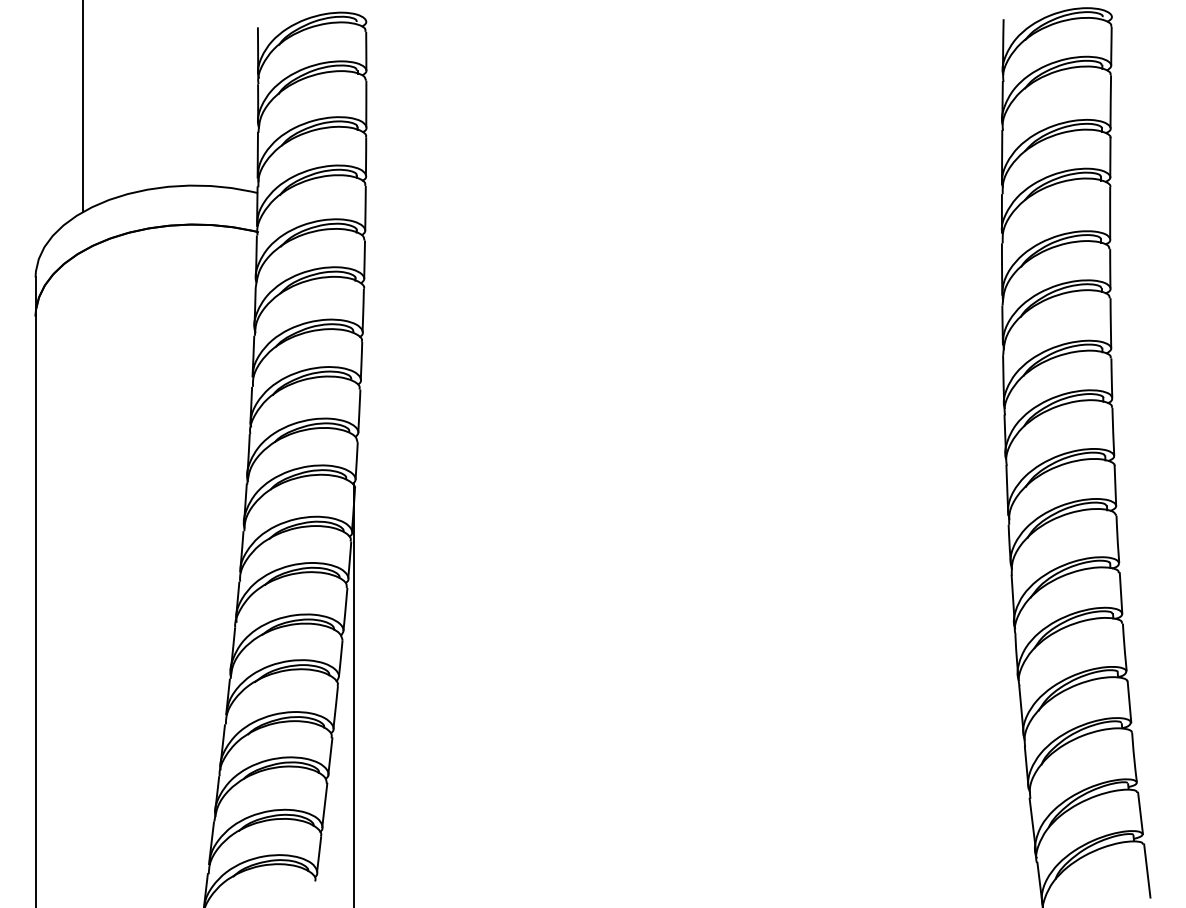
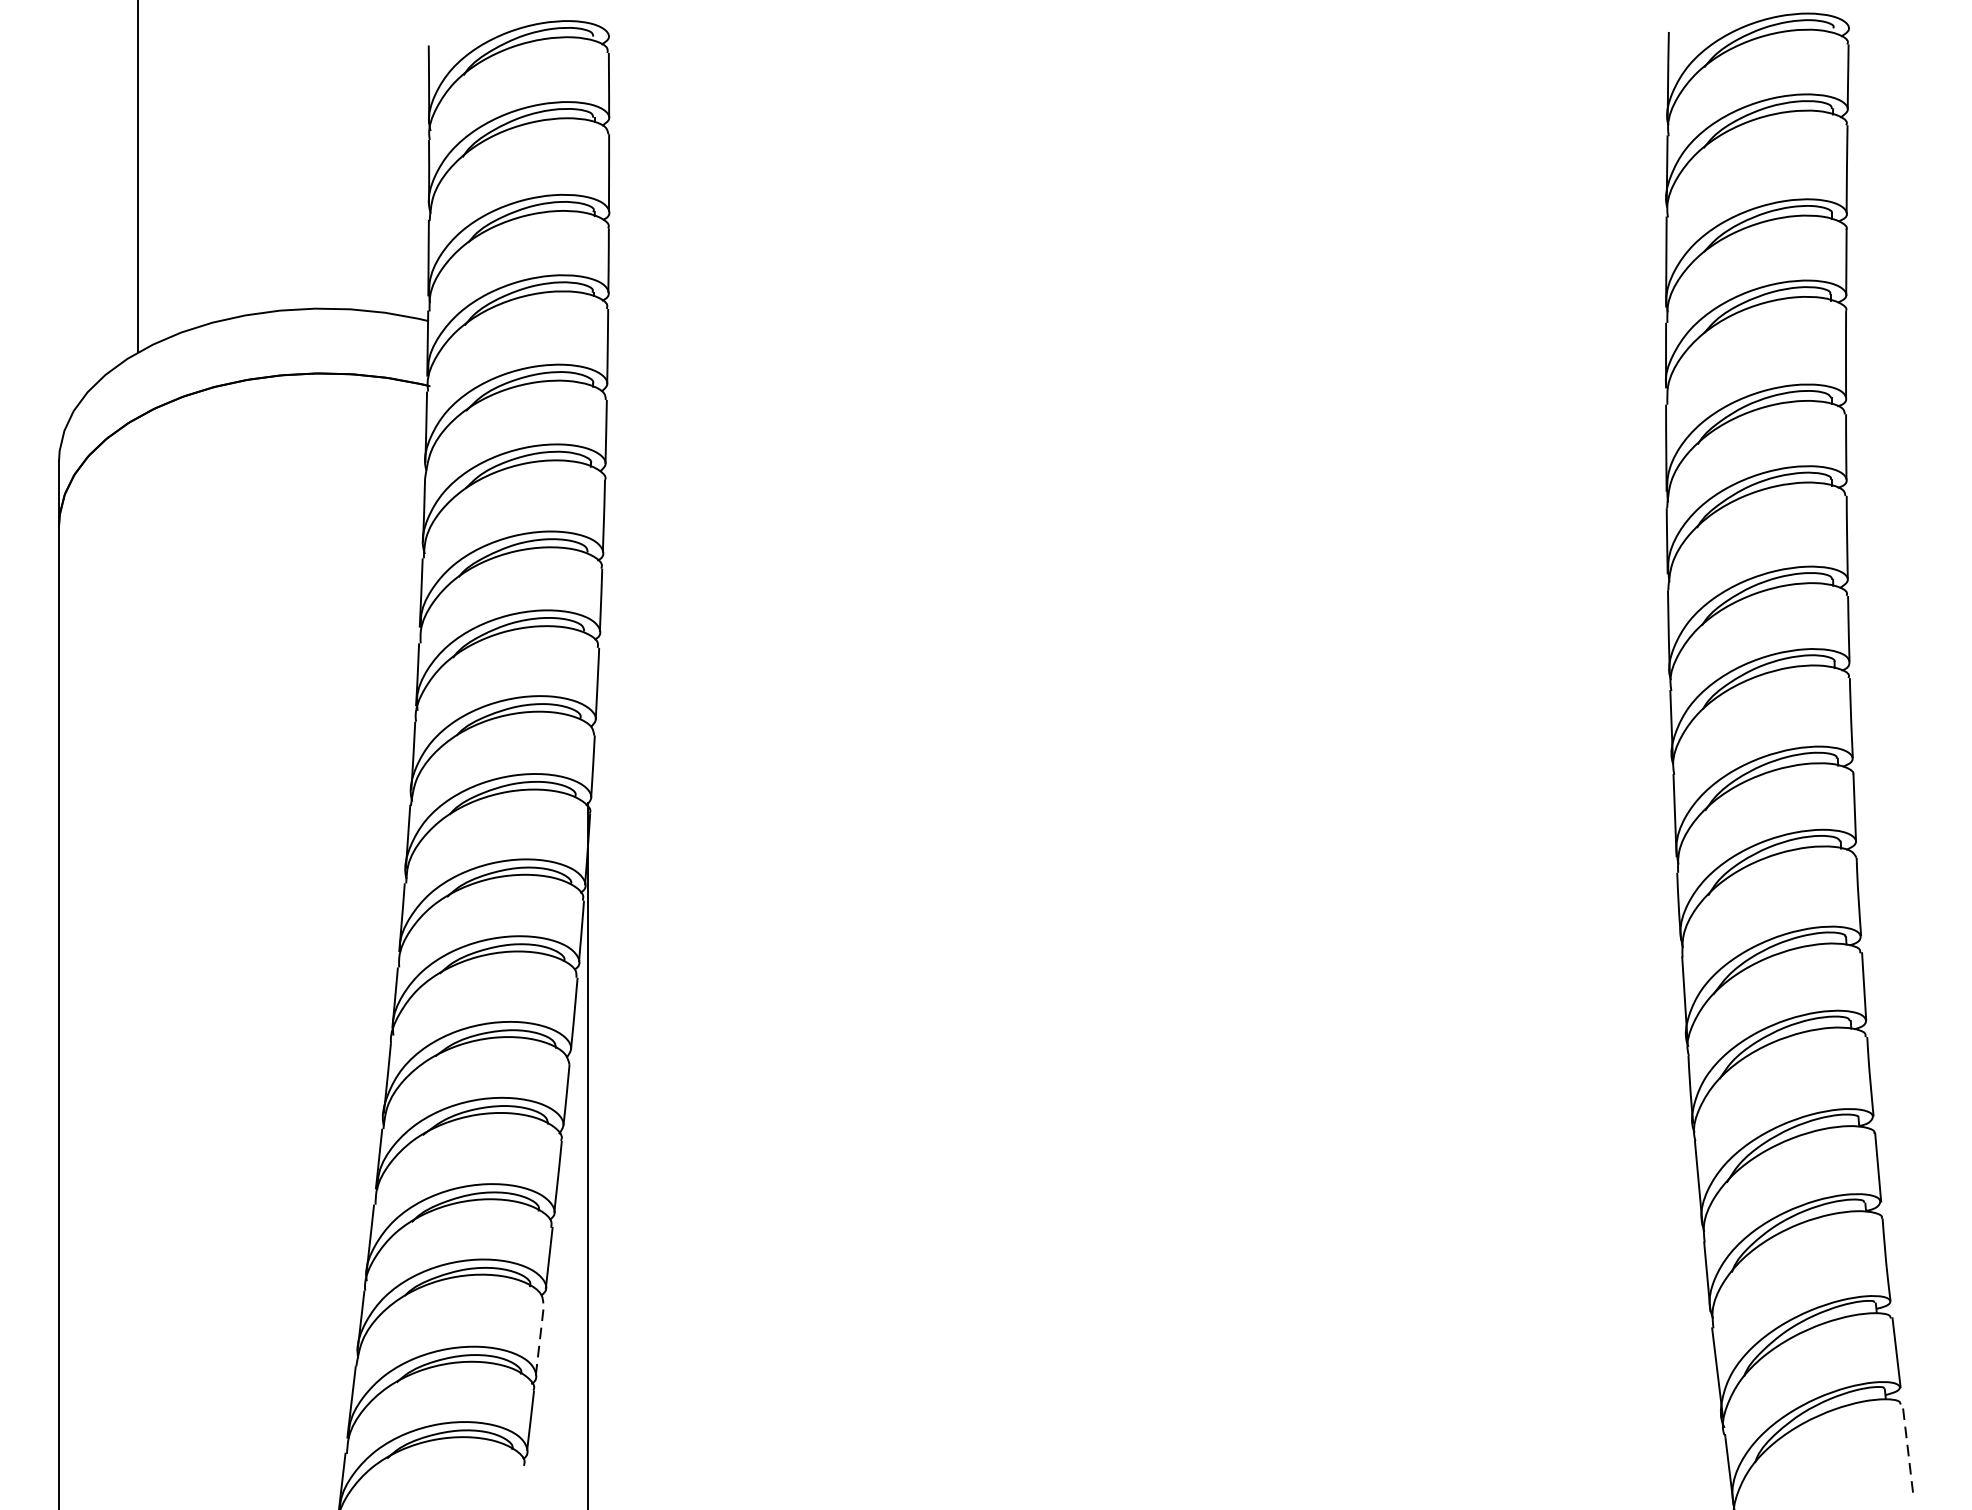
line: (324, 805) -> (539, 1339), solid -> dashed
line: (1147, 871) -> (1908, 1449), solid -> dashed

